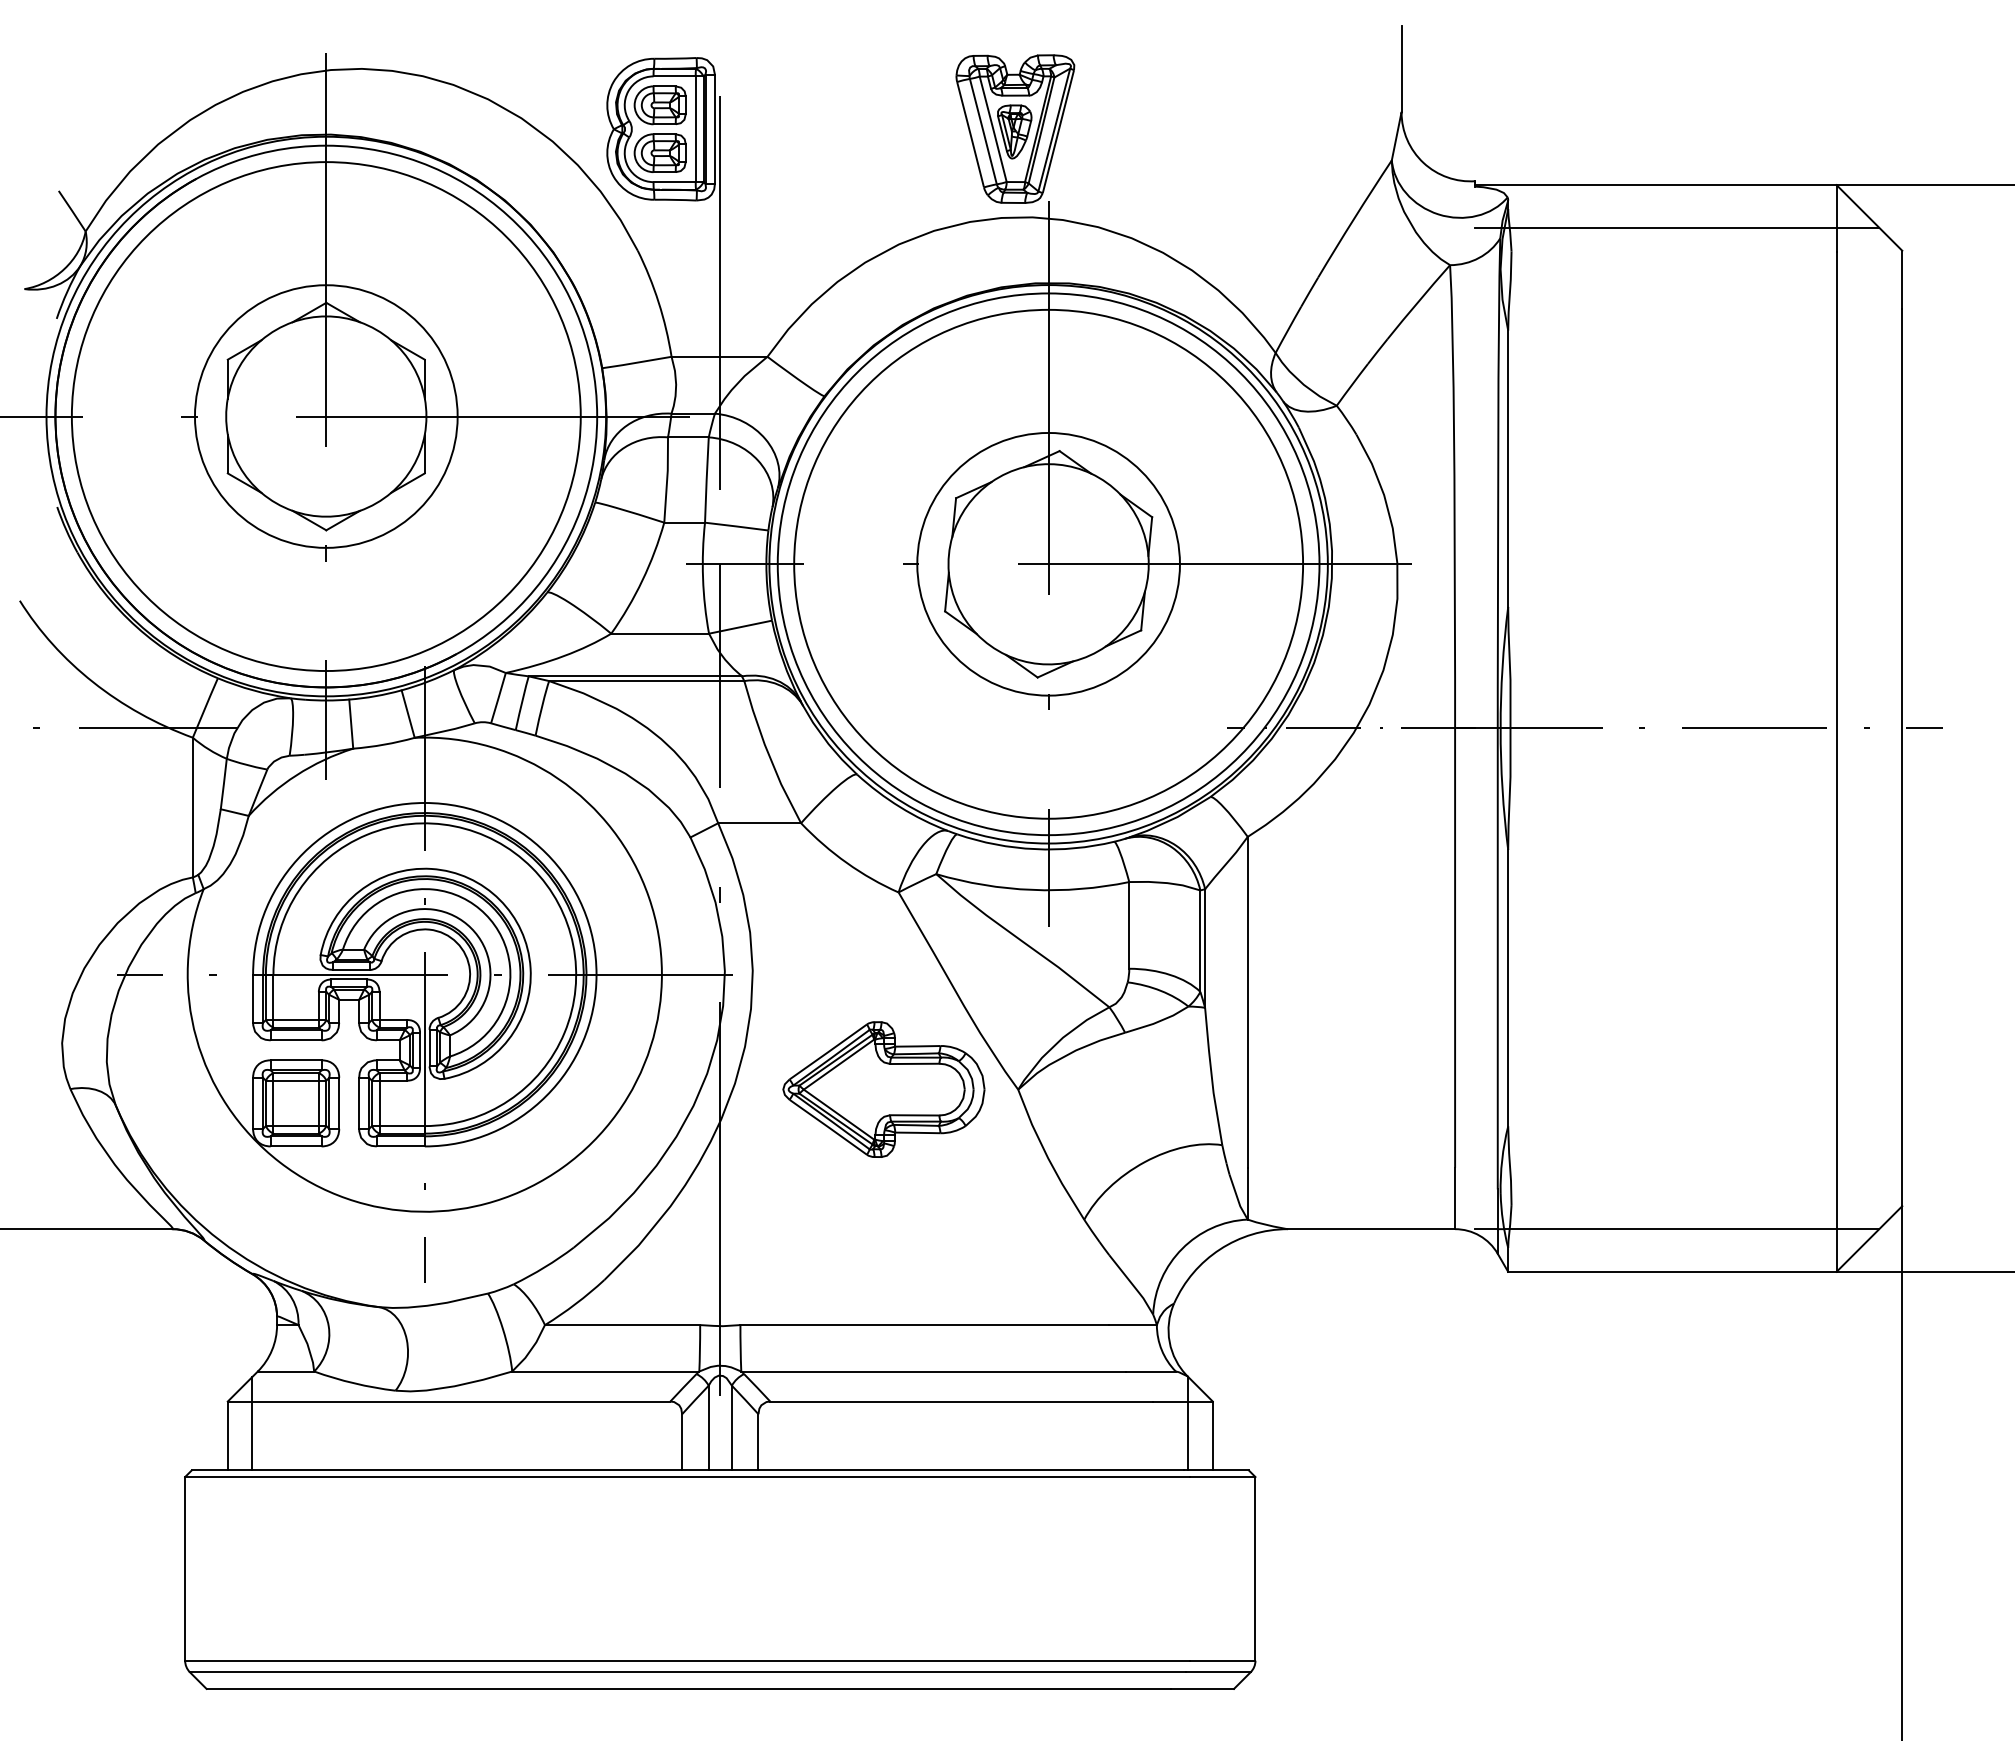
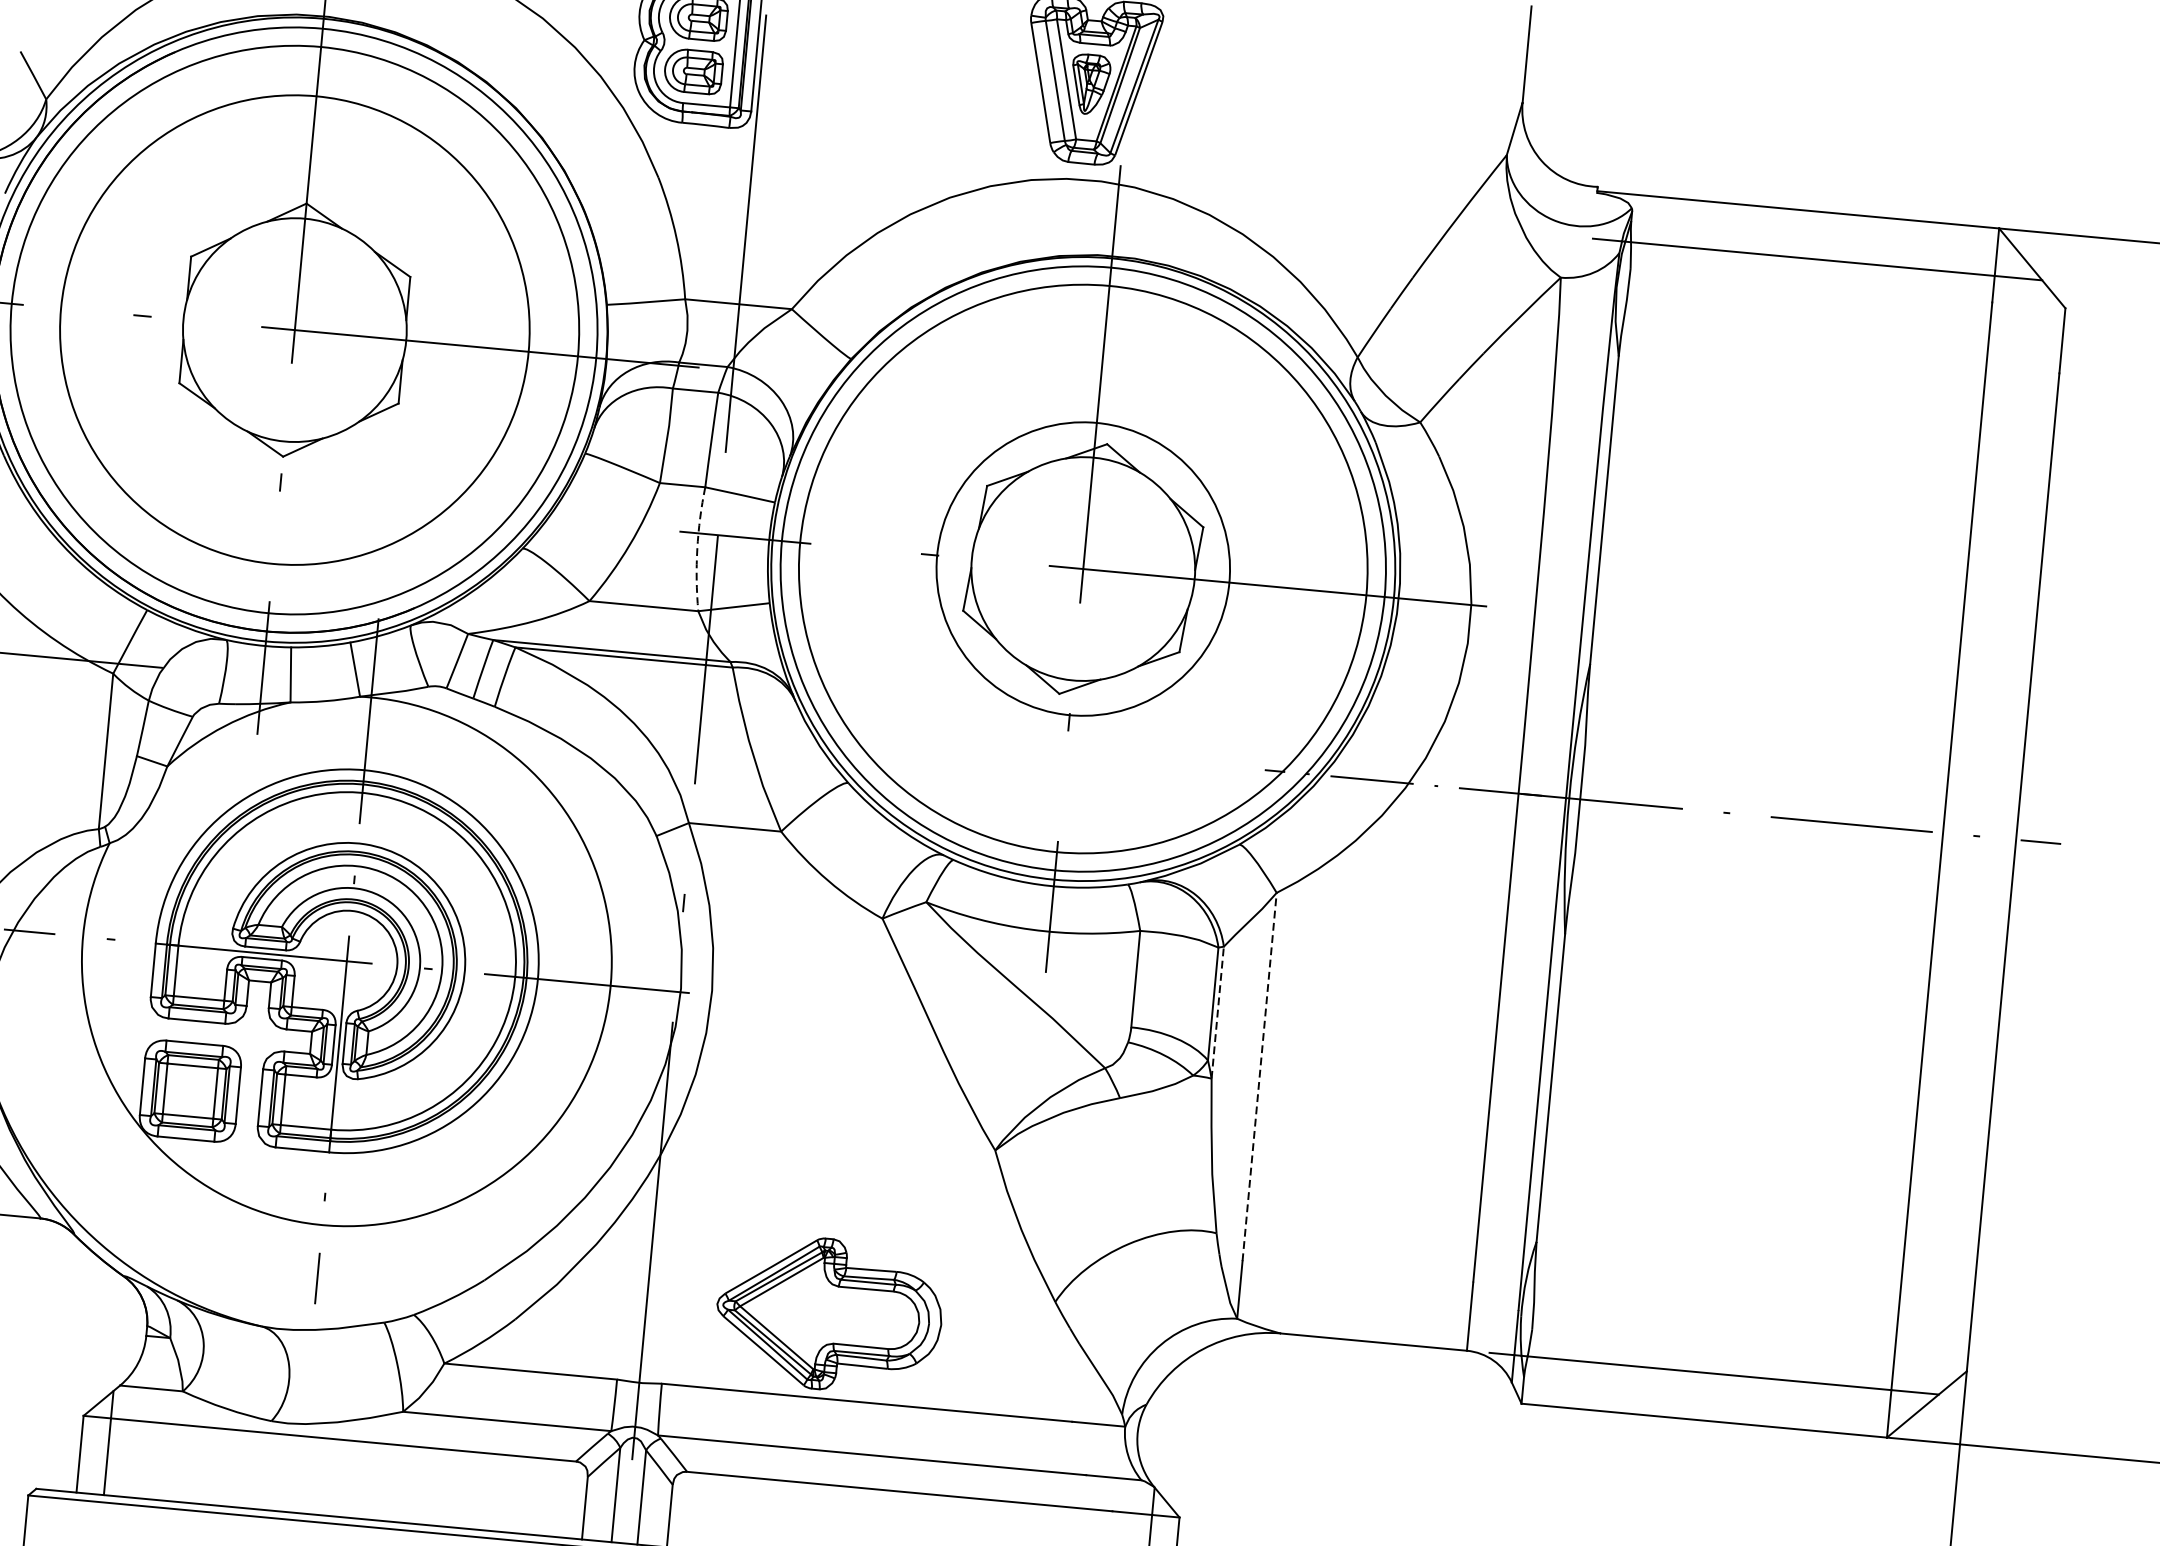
circle: (326, 416) -> (295, 330), size x1.6
arc: (703, 578) -> (697, 549), solid -> dashed
line: (1205, 948) -> (1218, 1012), solid -> dashed
line: (1247, 1001) -> (1259, 1076), solid -> dashed
part: (883, 1089) -> (828, 1314), moved

